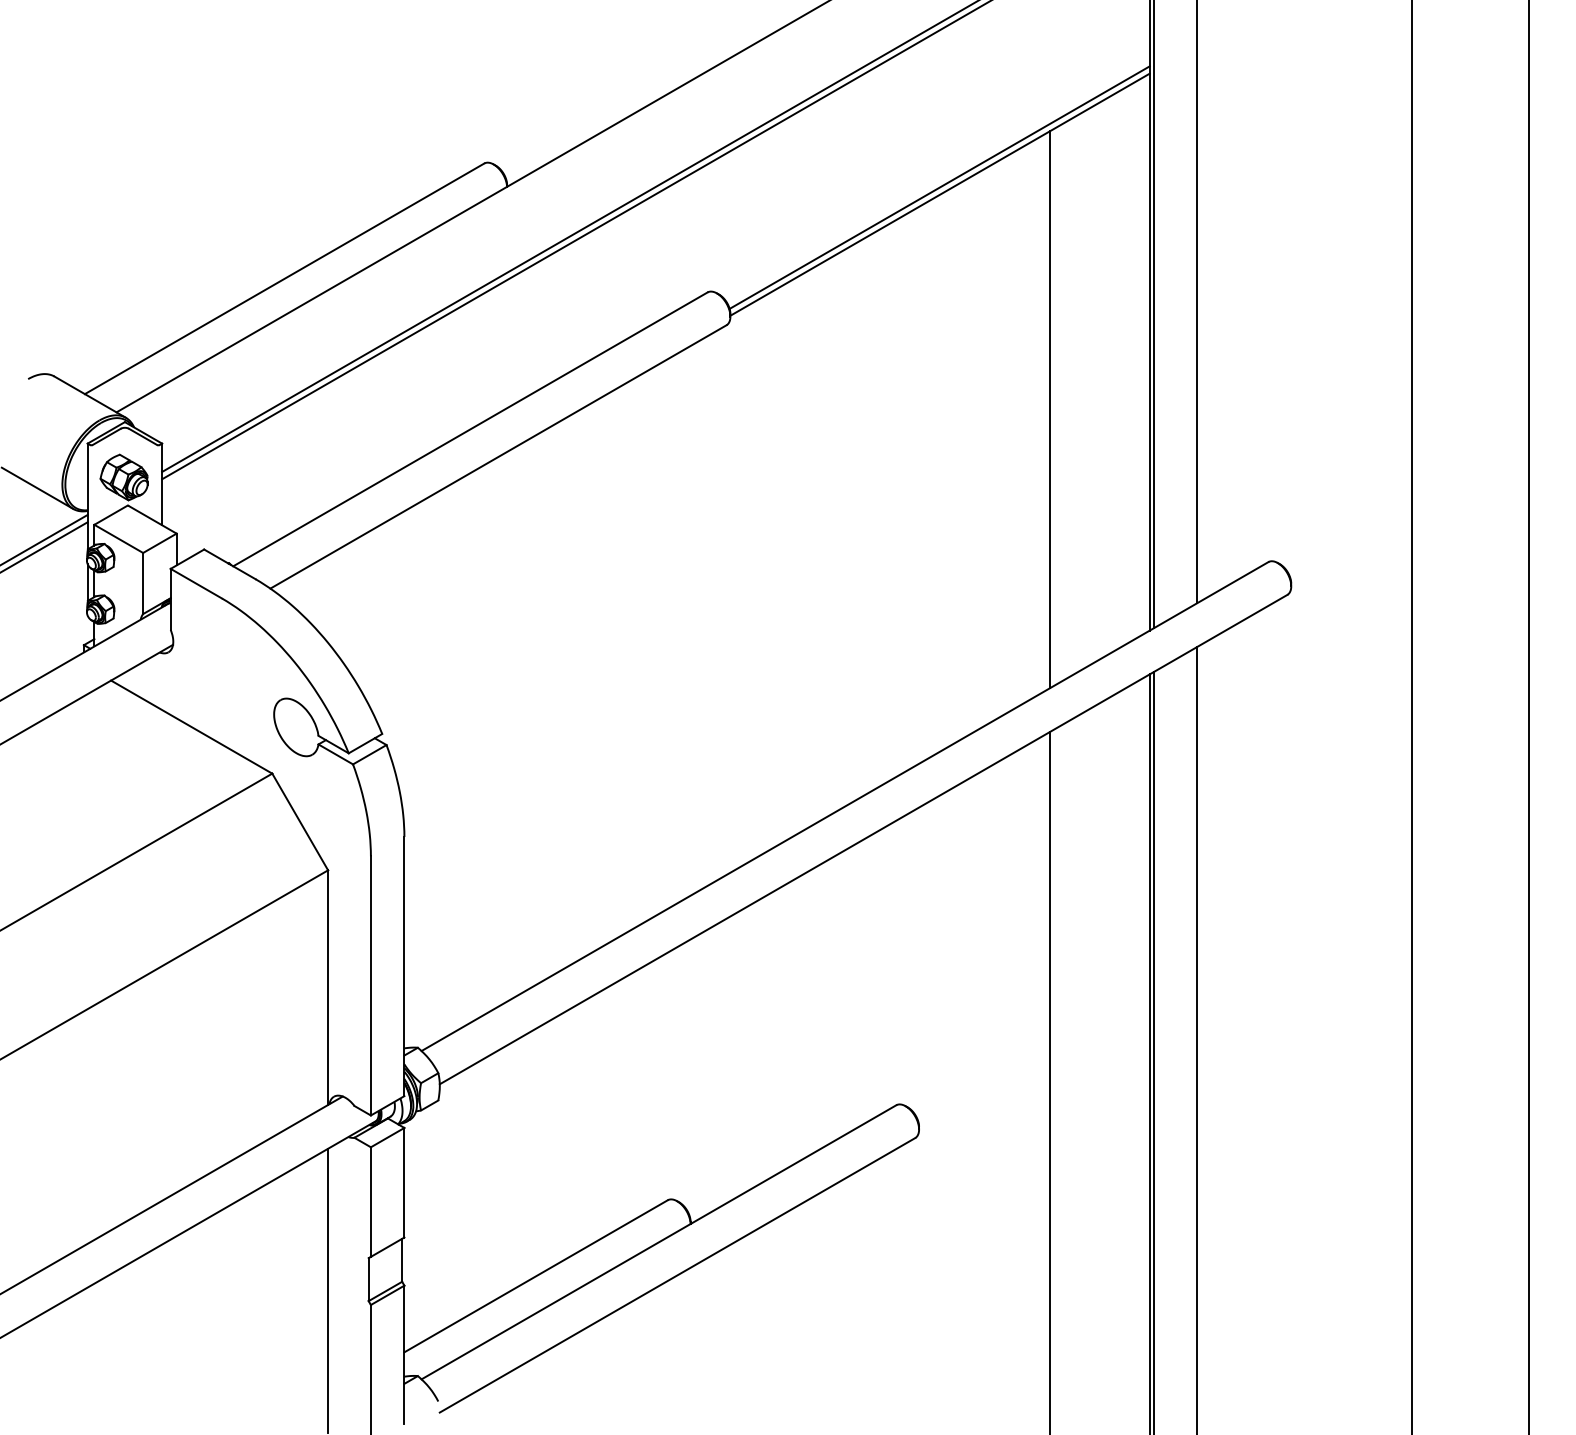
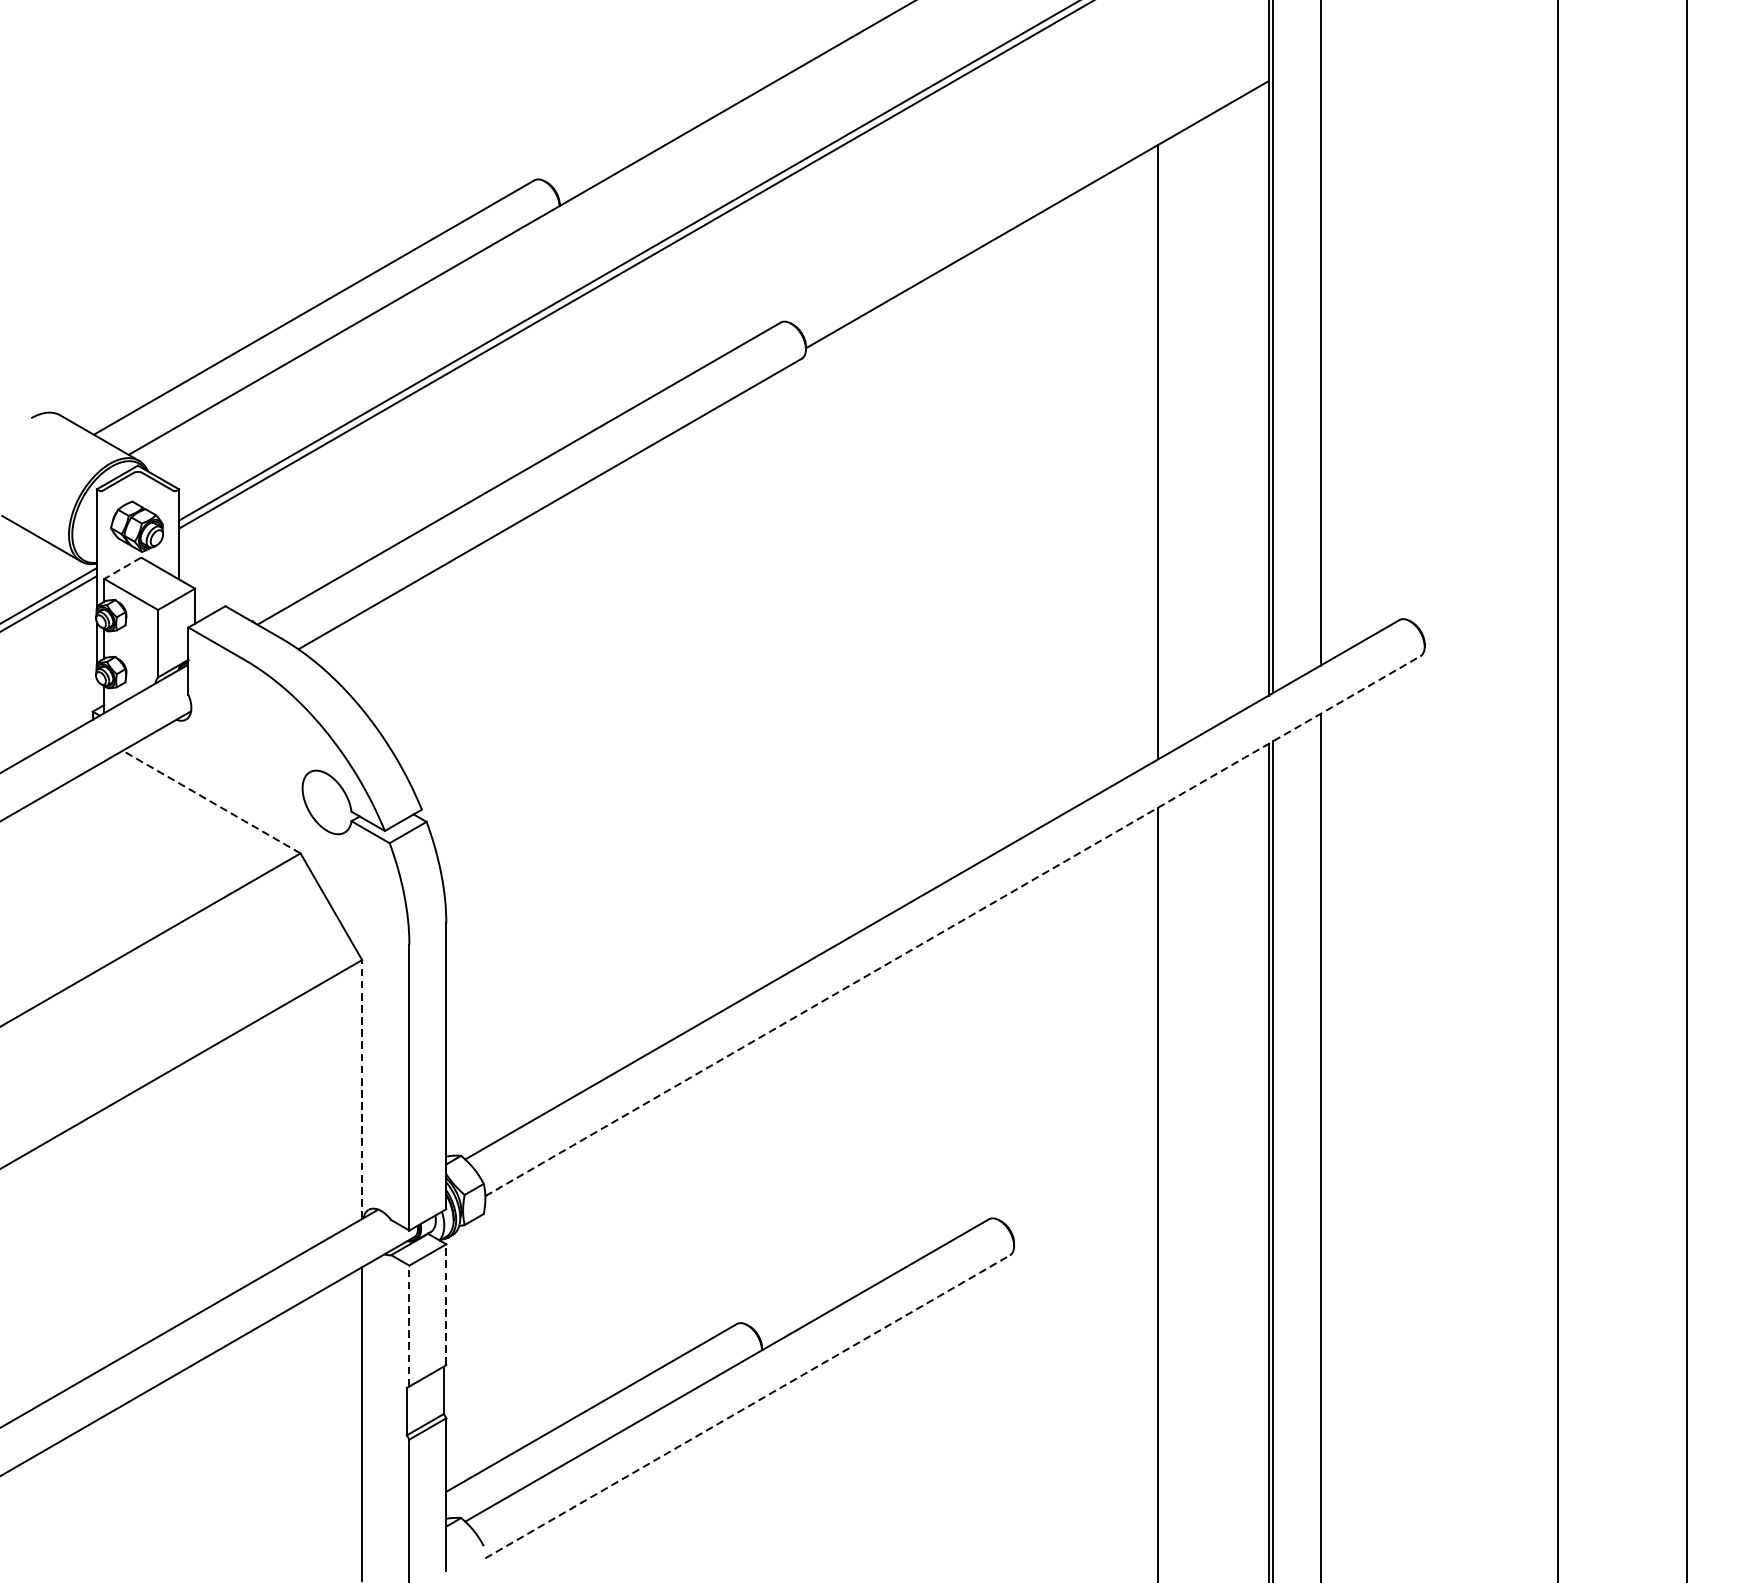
line: (939, 187) -> (1036, 206), removed
line: (110, 515) -> (122, 568), solid -> dashed
line: (191, 726) -> (211, 801), solid -> dashed
line: (864, 839) -> (953, 926), solid -> dashed
line: (328, 987) -> (362, 1089), solid -> dashed
line: (404, 1182) -> (446, 1304), solid -> dashed
line: (370, 1202) -> (408, 1326), solid -> dashed
line: (677, 1275) -> (747, 1407), solid -> dashed

